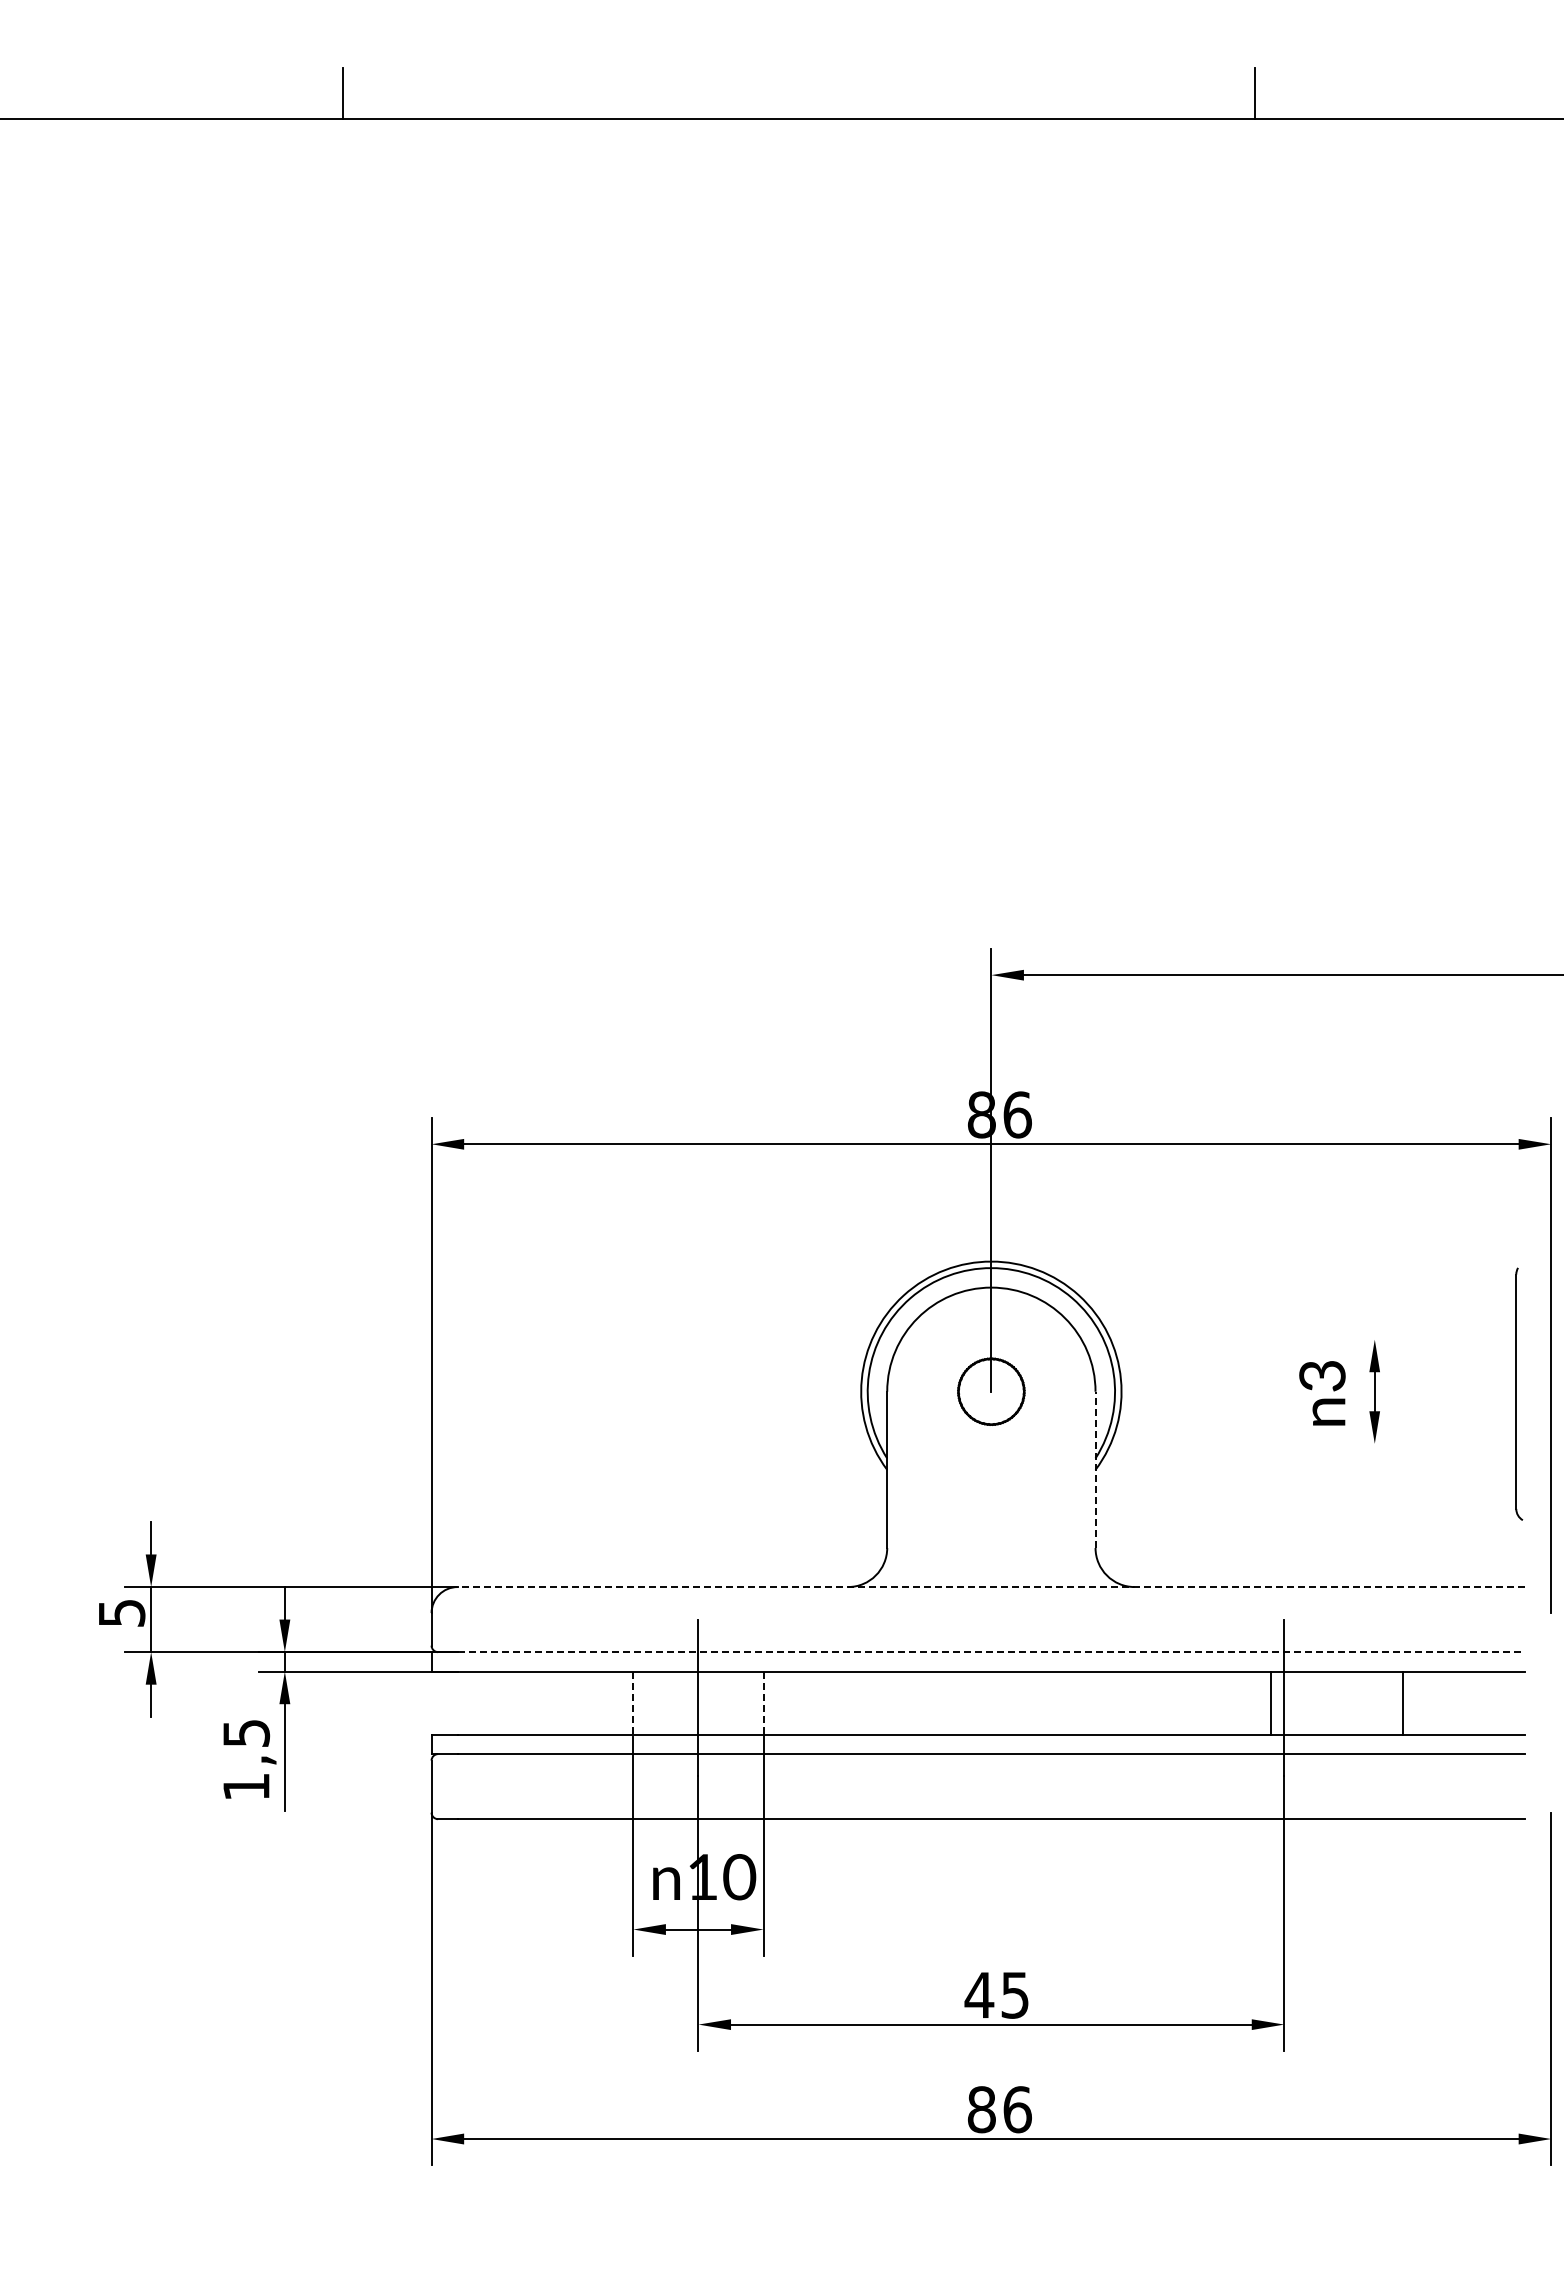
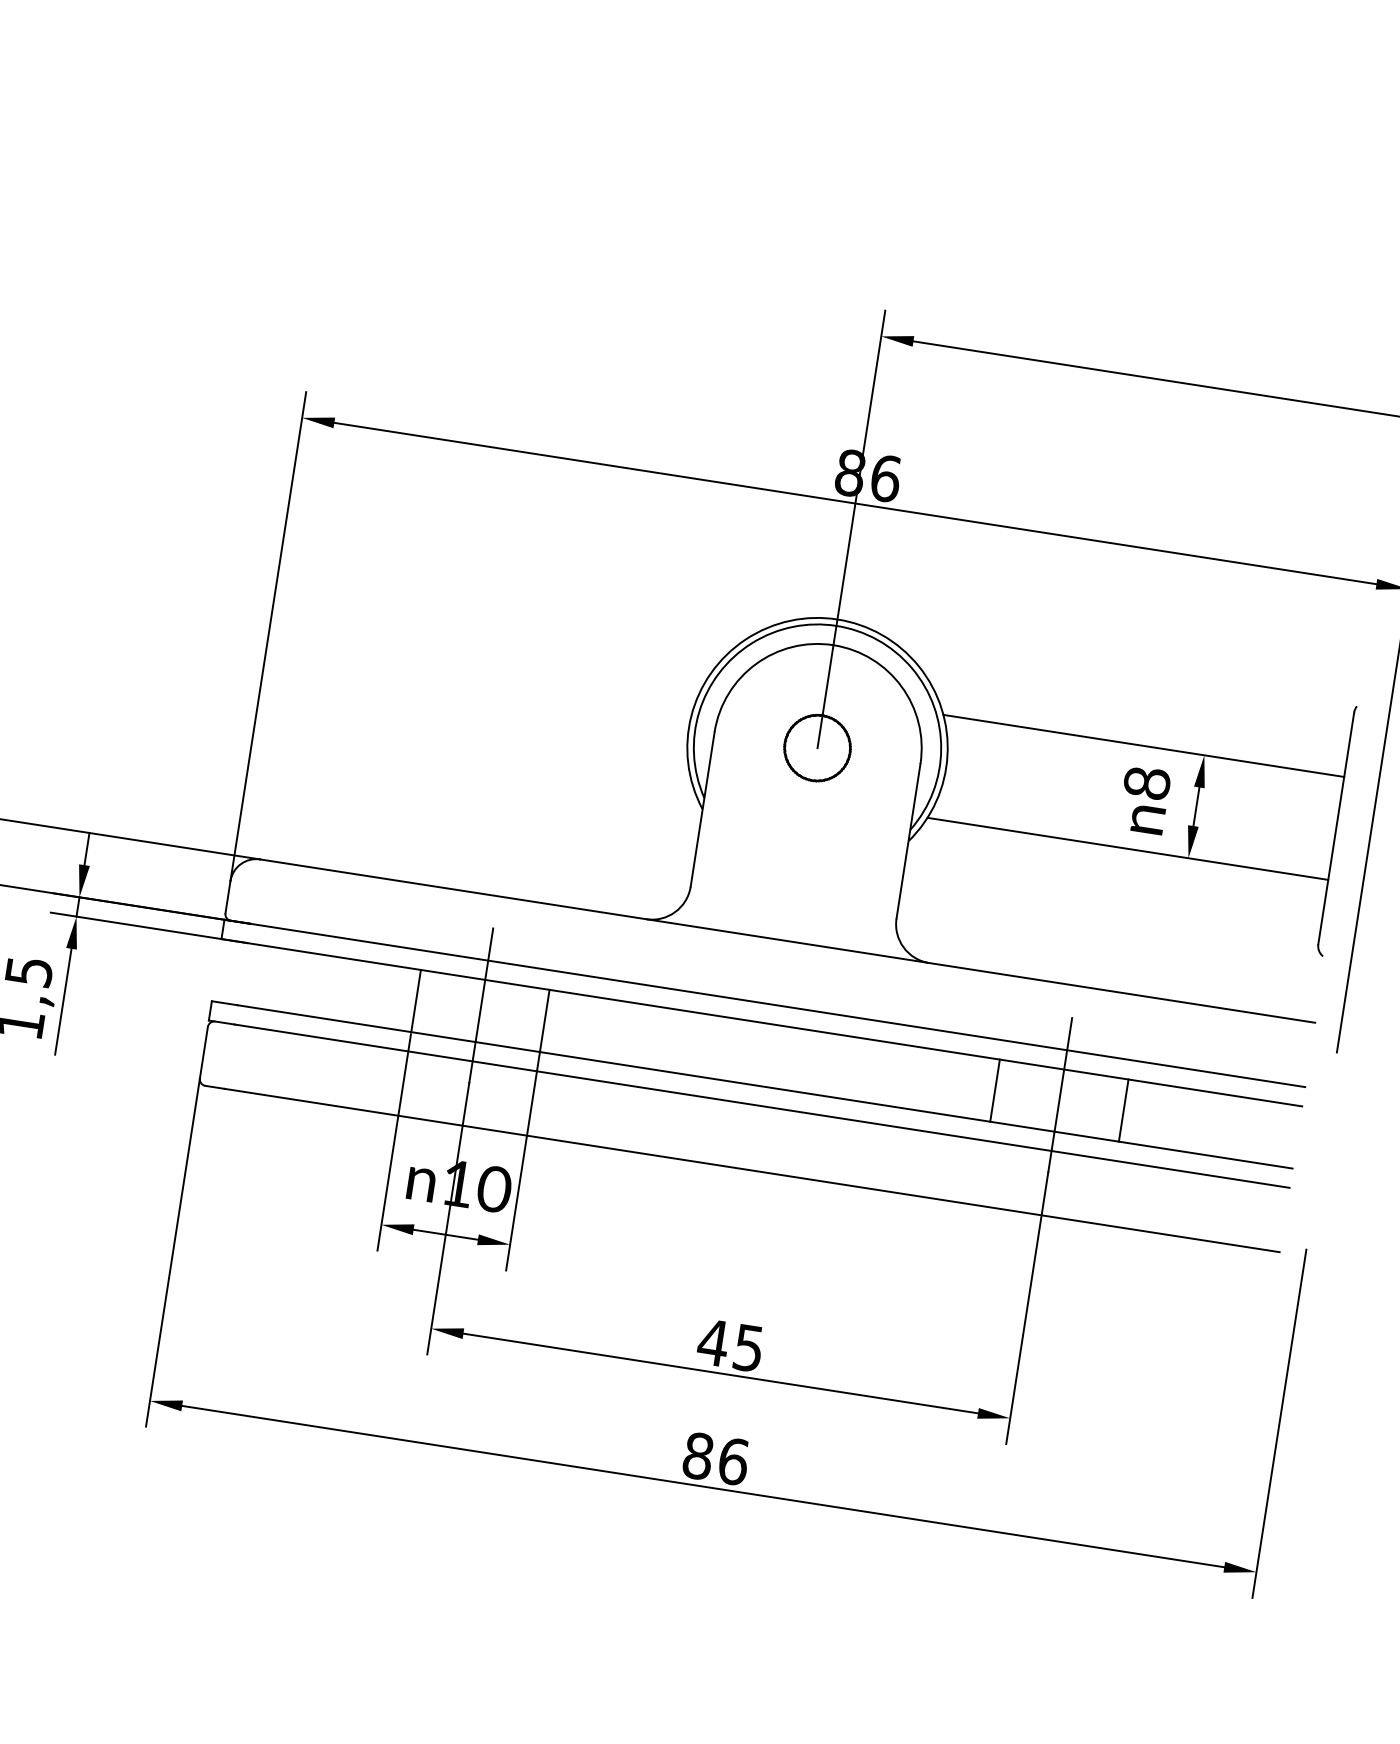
line: (1313, 1339) -> (1143, 745), added
text: (1322, 1375) -> (1147, 782), 3 -> 8
line: (1313, 1443) -> (1127, 848), added
line: (1095, 1469) -> (908, 840), dashed -> solid
line: (991, 1587) -> (787, 941), dashed -> solid
line: (991, 1652) -> (777, 1005), dashed -> solid
line: (1271, 1702) -> (995, 1090), moved
line: (1403, 1702) -> (1123, 1109), moved
line: (633, 1703) -> (416, 1001), dashed -> solid
line: (763, 1703) -> (544, 1021), dashed -> solid

